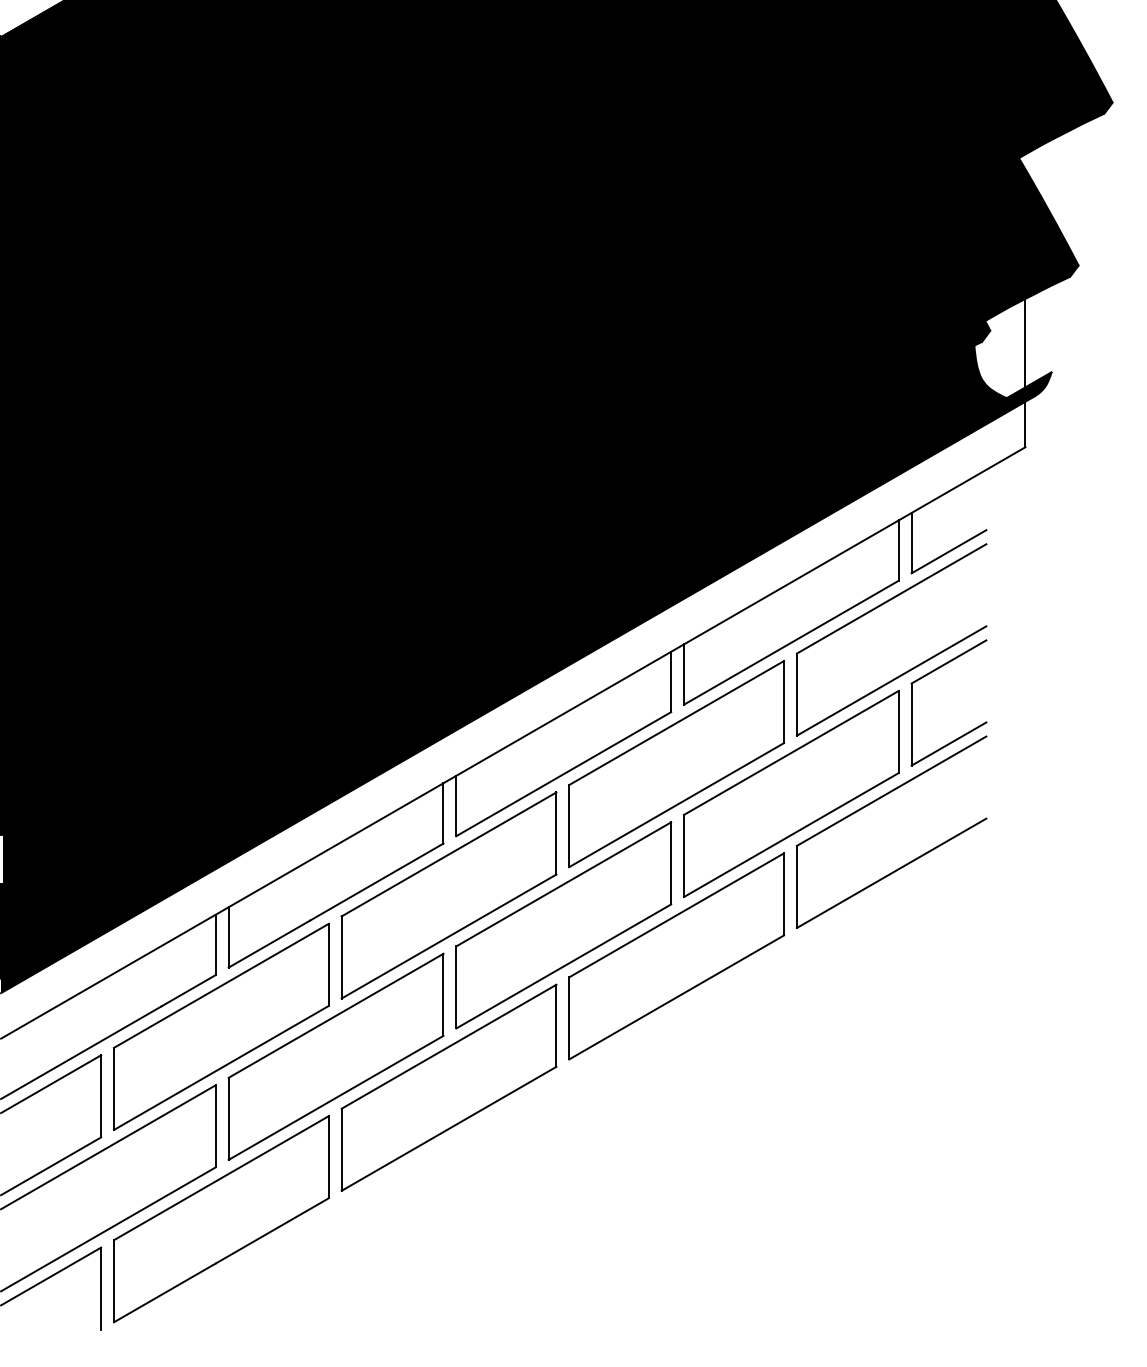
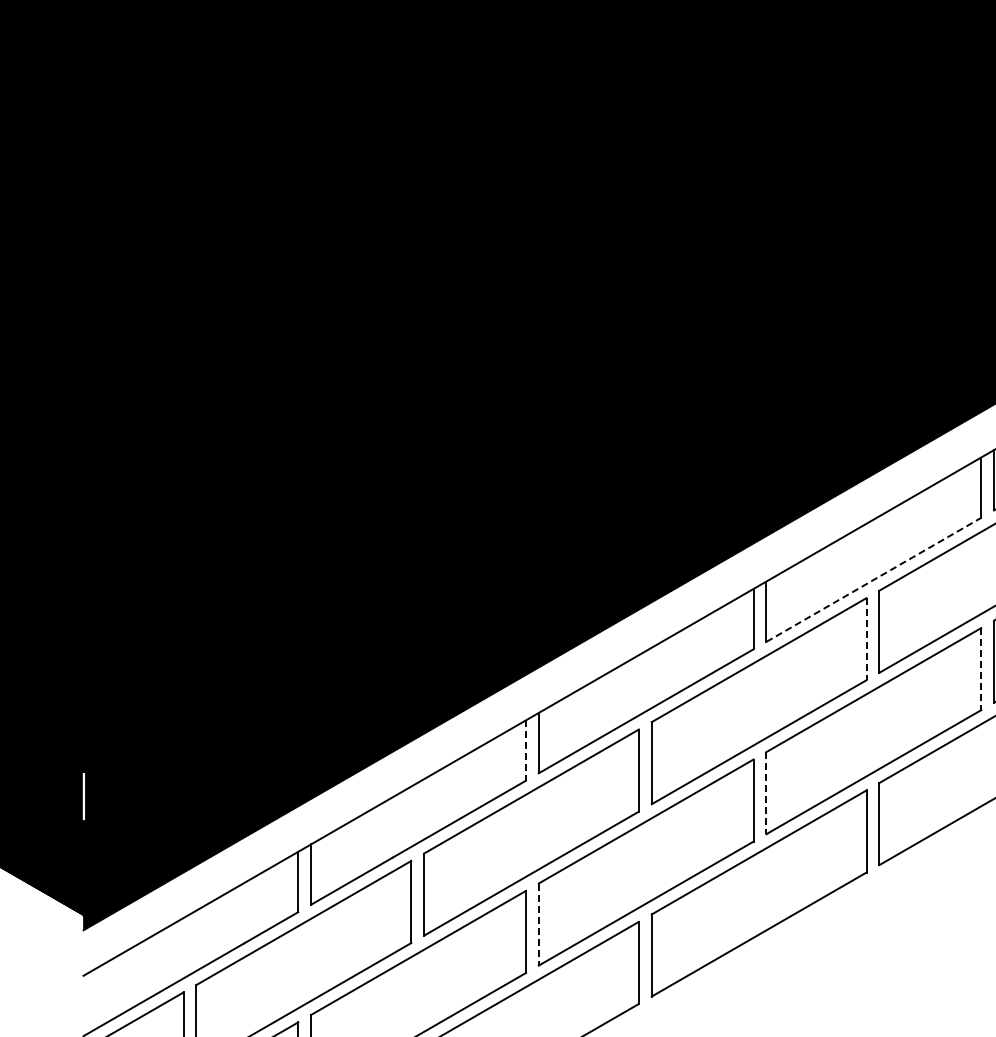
line: (791, 642) -> (873, 579), solid -> dashed
line: (784, 702) -> (866, 639), solid -> dashed
line: (898, 732) -> (980, 669), solid -> dashed
line: (443, 813) -> (525, 750), solid -> dashed
line: (684, 856) -> (766, 793), solid -> dashed
line: (456, 987) -> (538, 924), solid -> dashed

